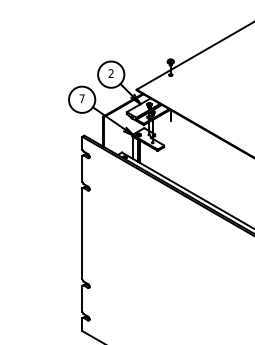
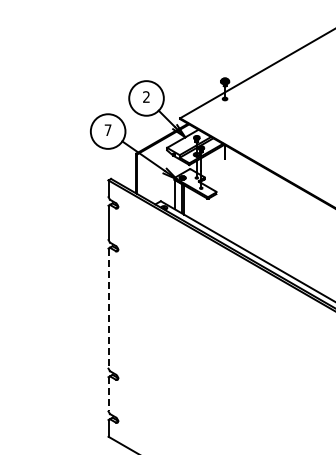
line: (82, 234) -> (108, 309), solid -> dashed
line: (82, 299) -> (108, 394), solid -> dashed

